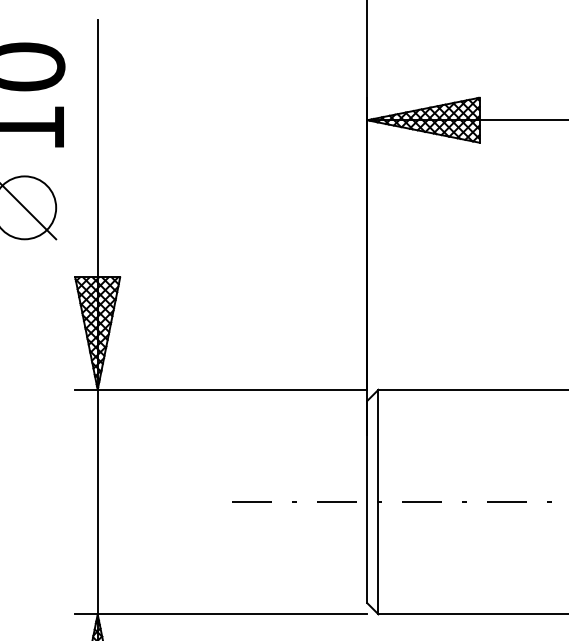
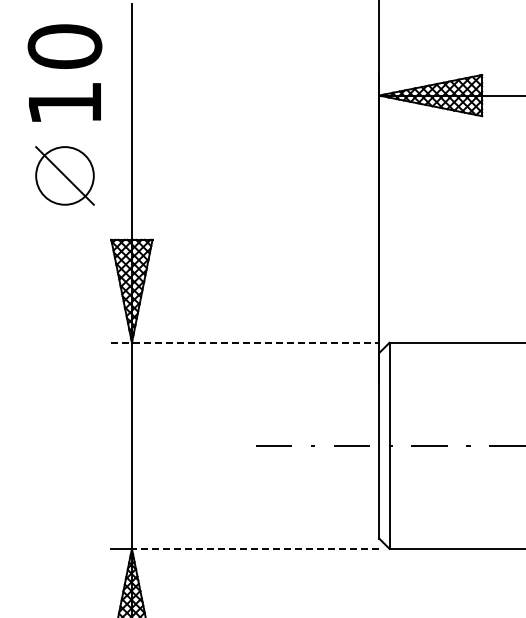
line: (221, 389) -> (245, 342), solid -> dashed
line: (232, 613) -> (255, 548), solid -> dashed

